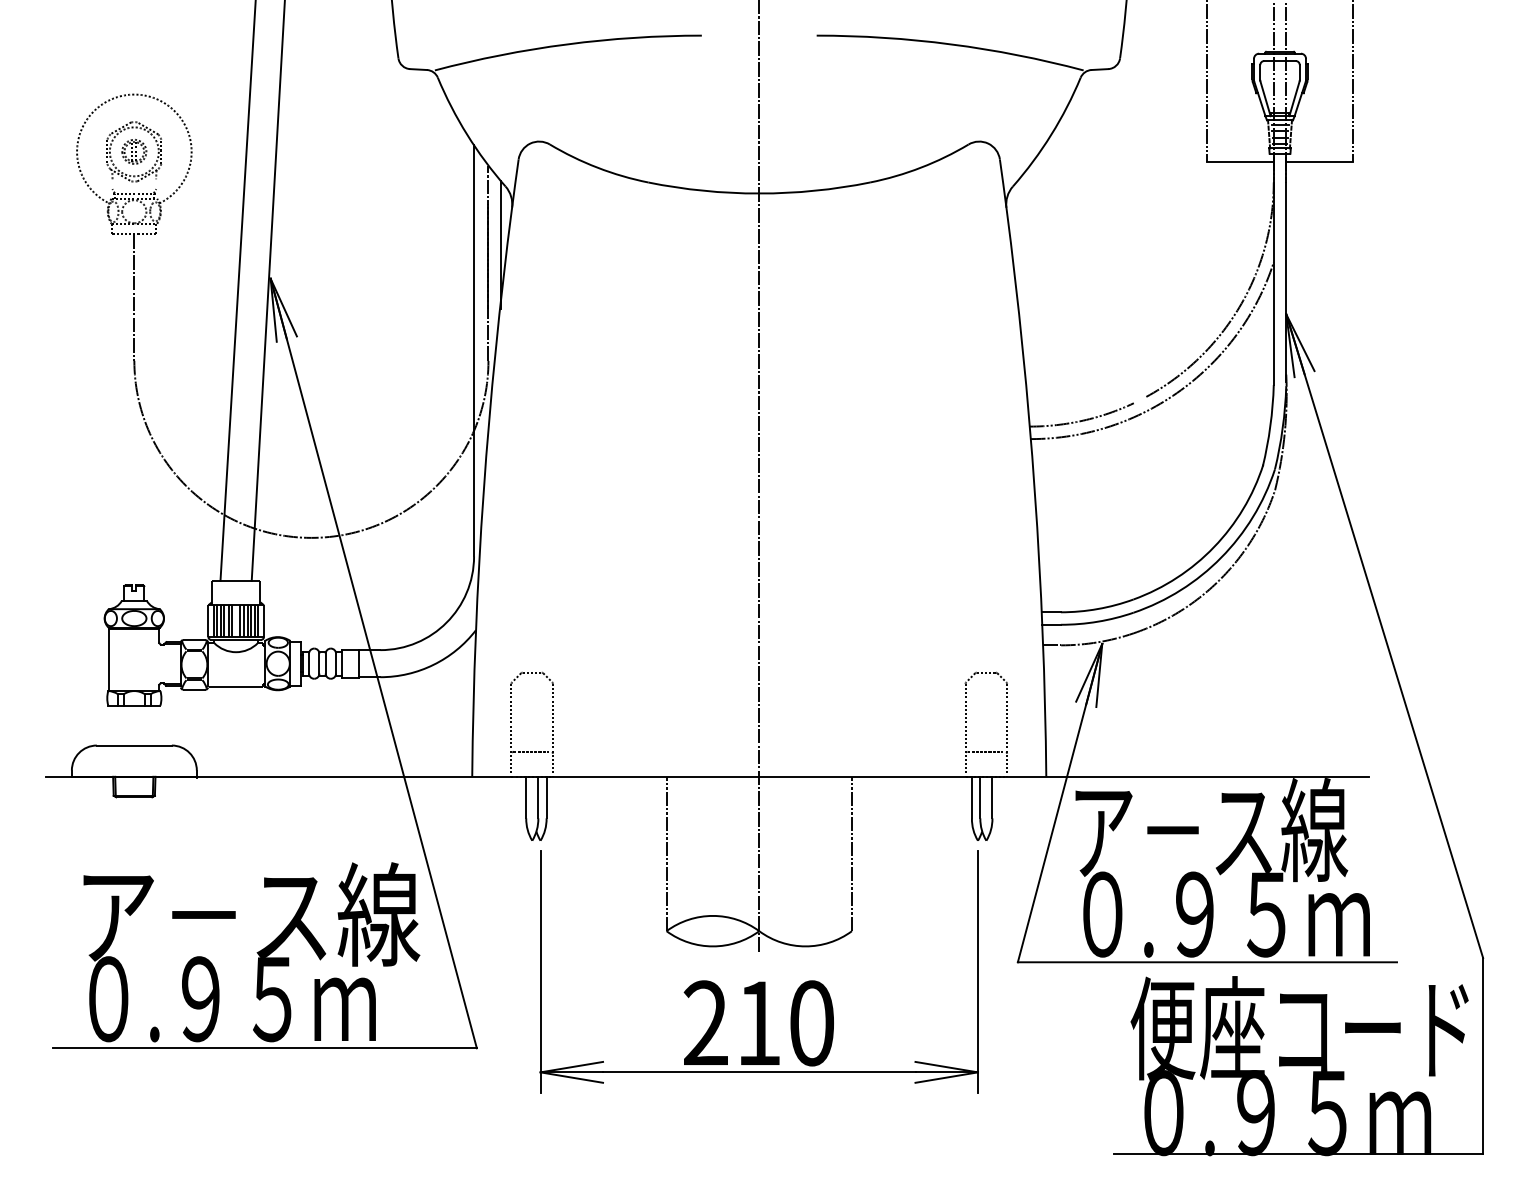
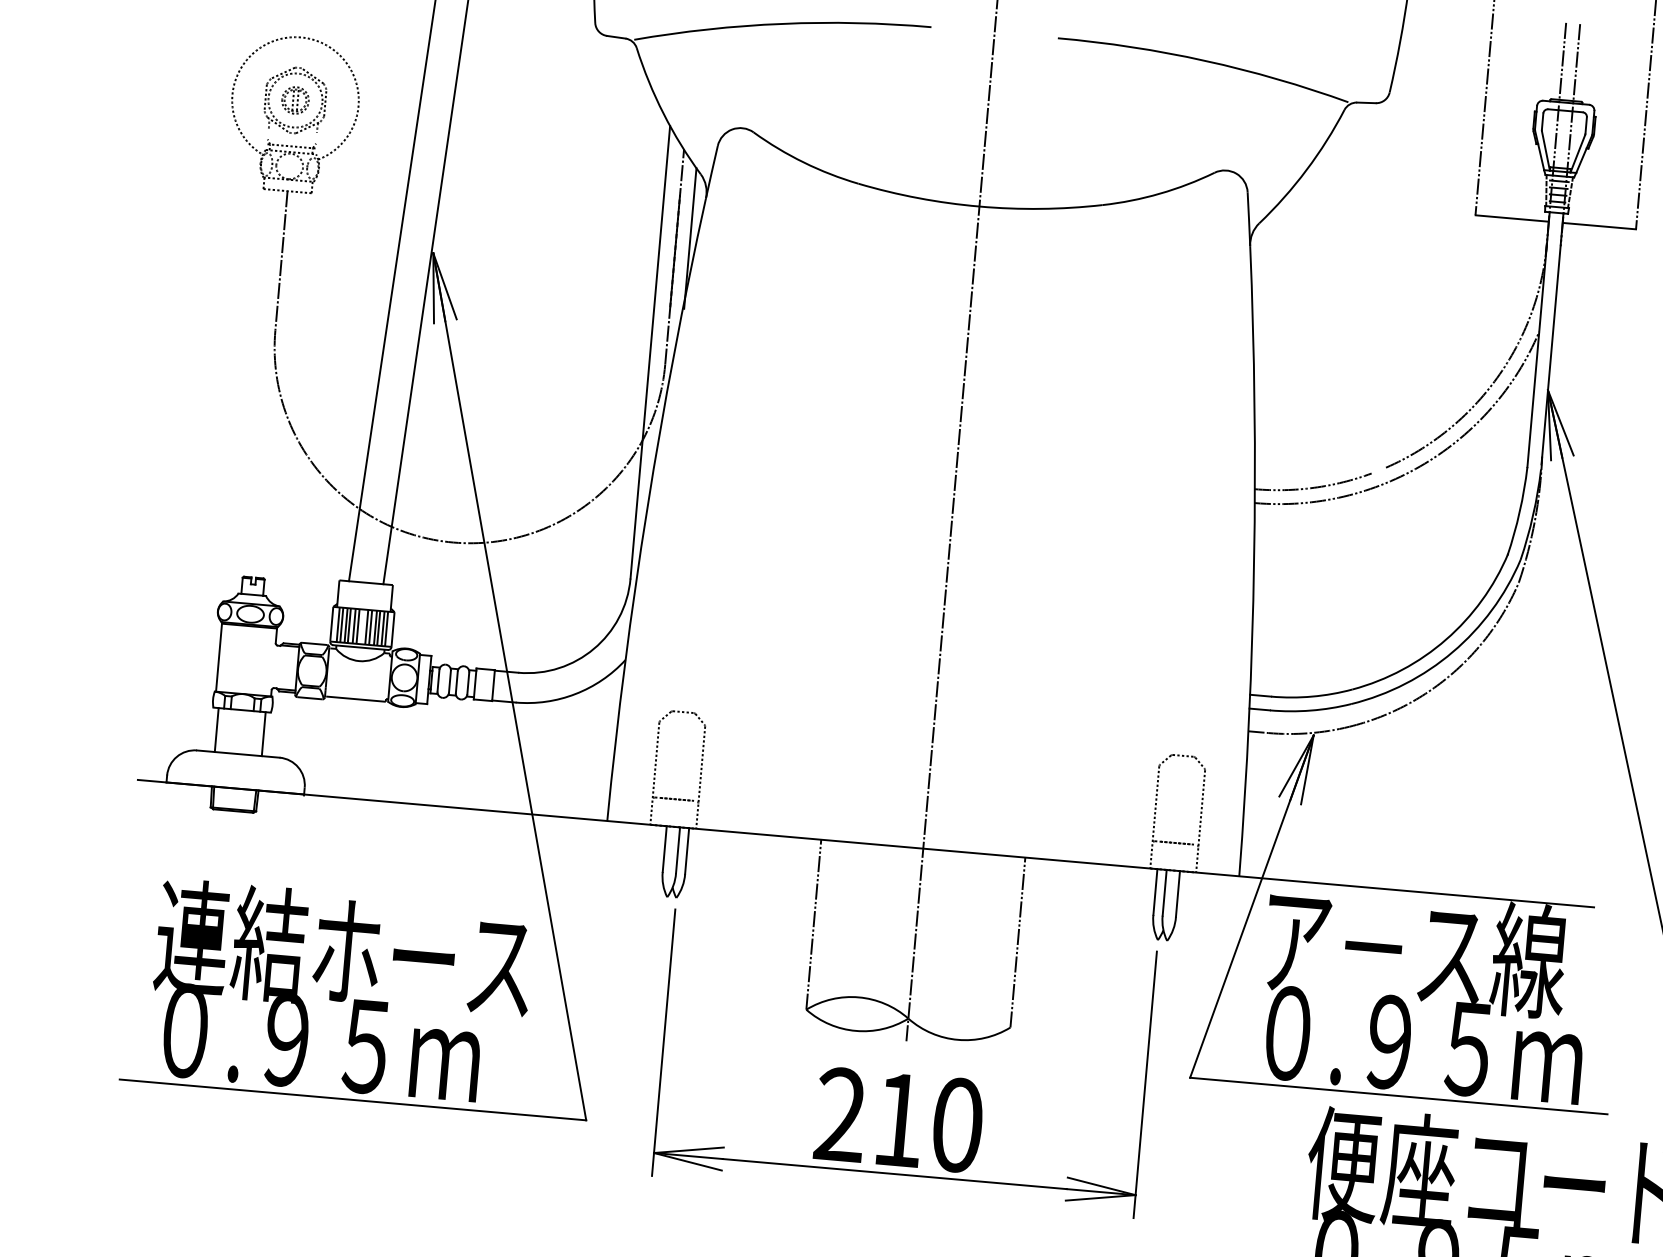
line: (113, 725) -> (217, 730), added
line: (155, 725) -> (263, 734), added
text: (247, 914) -> (346, 950), ア－ス線 -> 連結ホース

